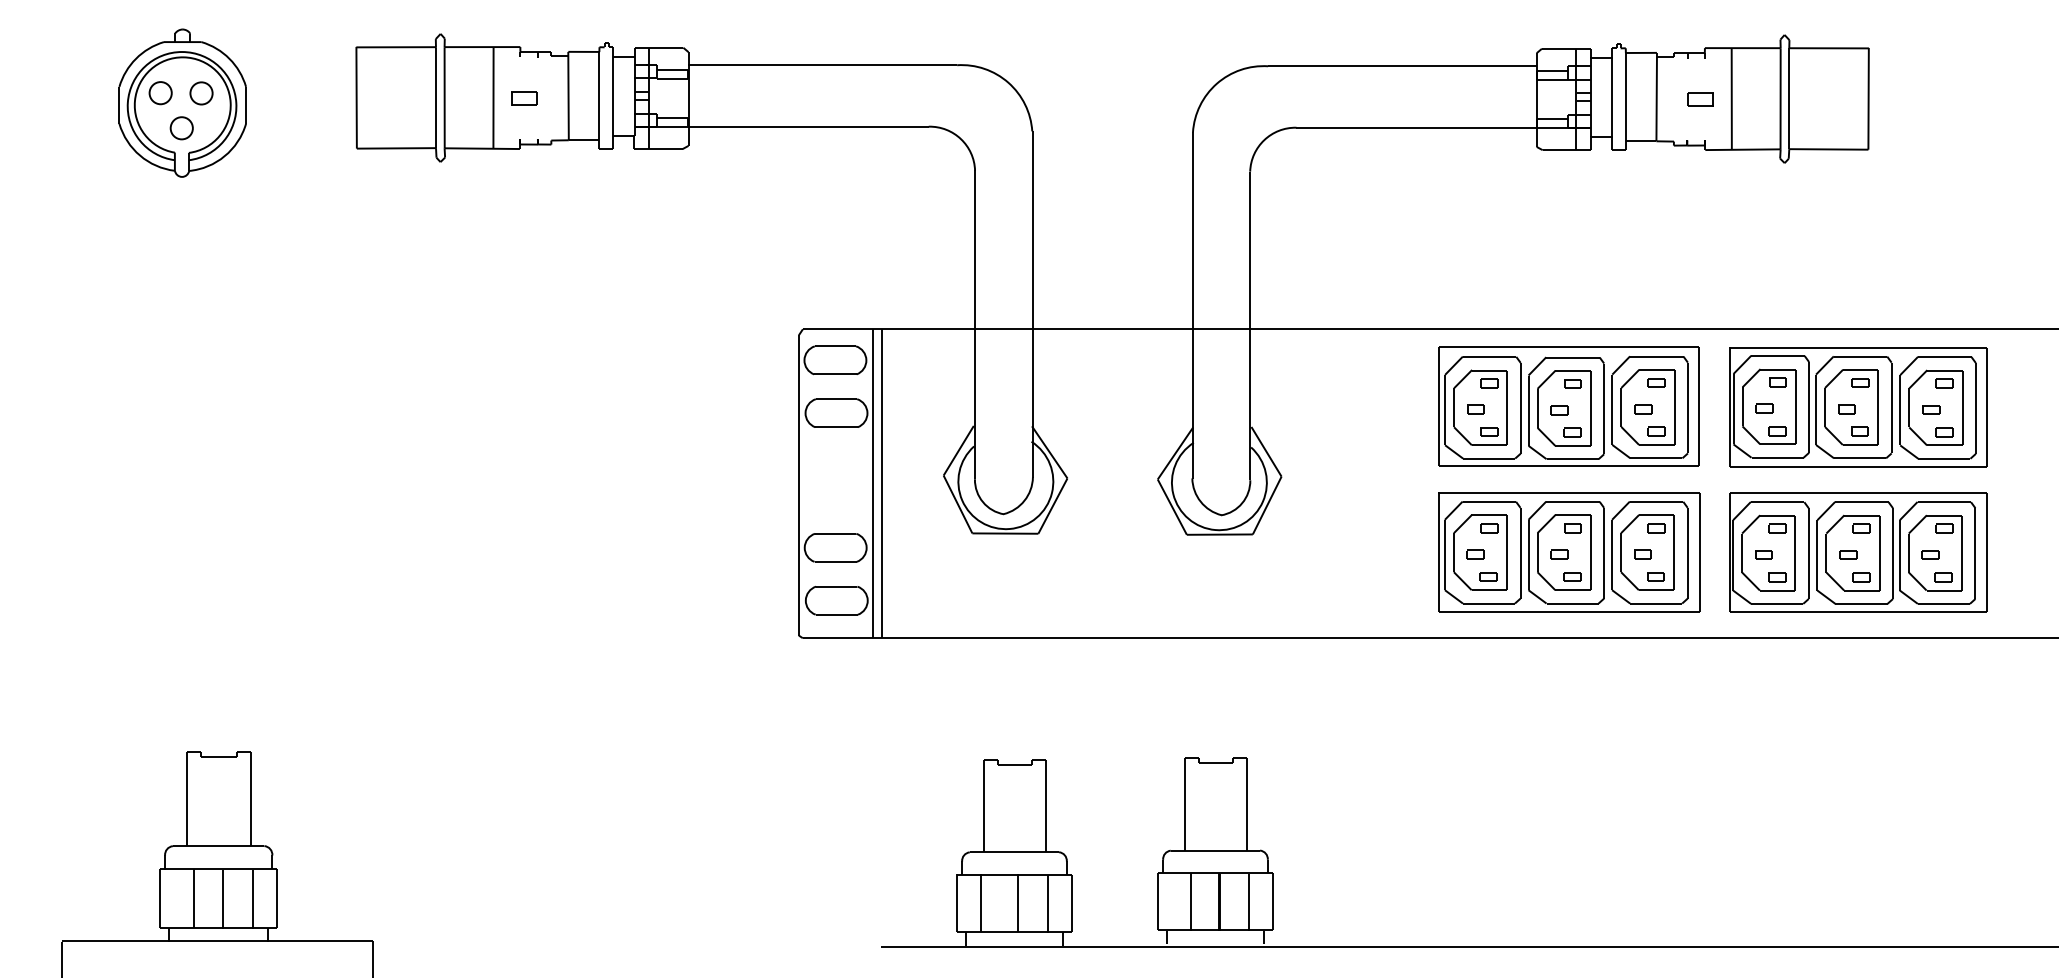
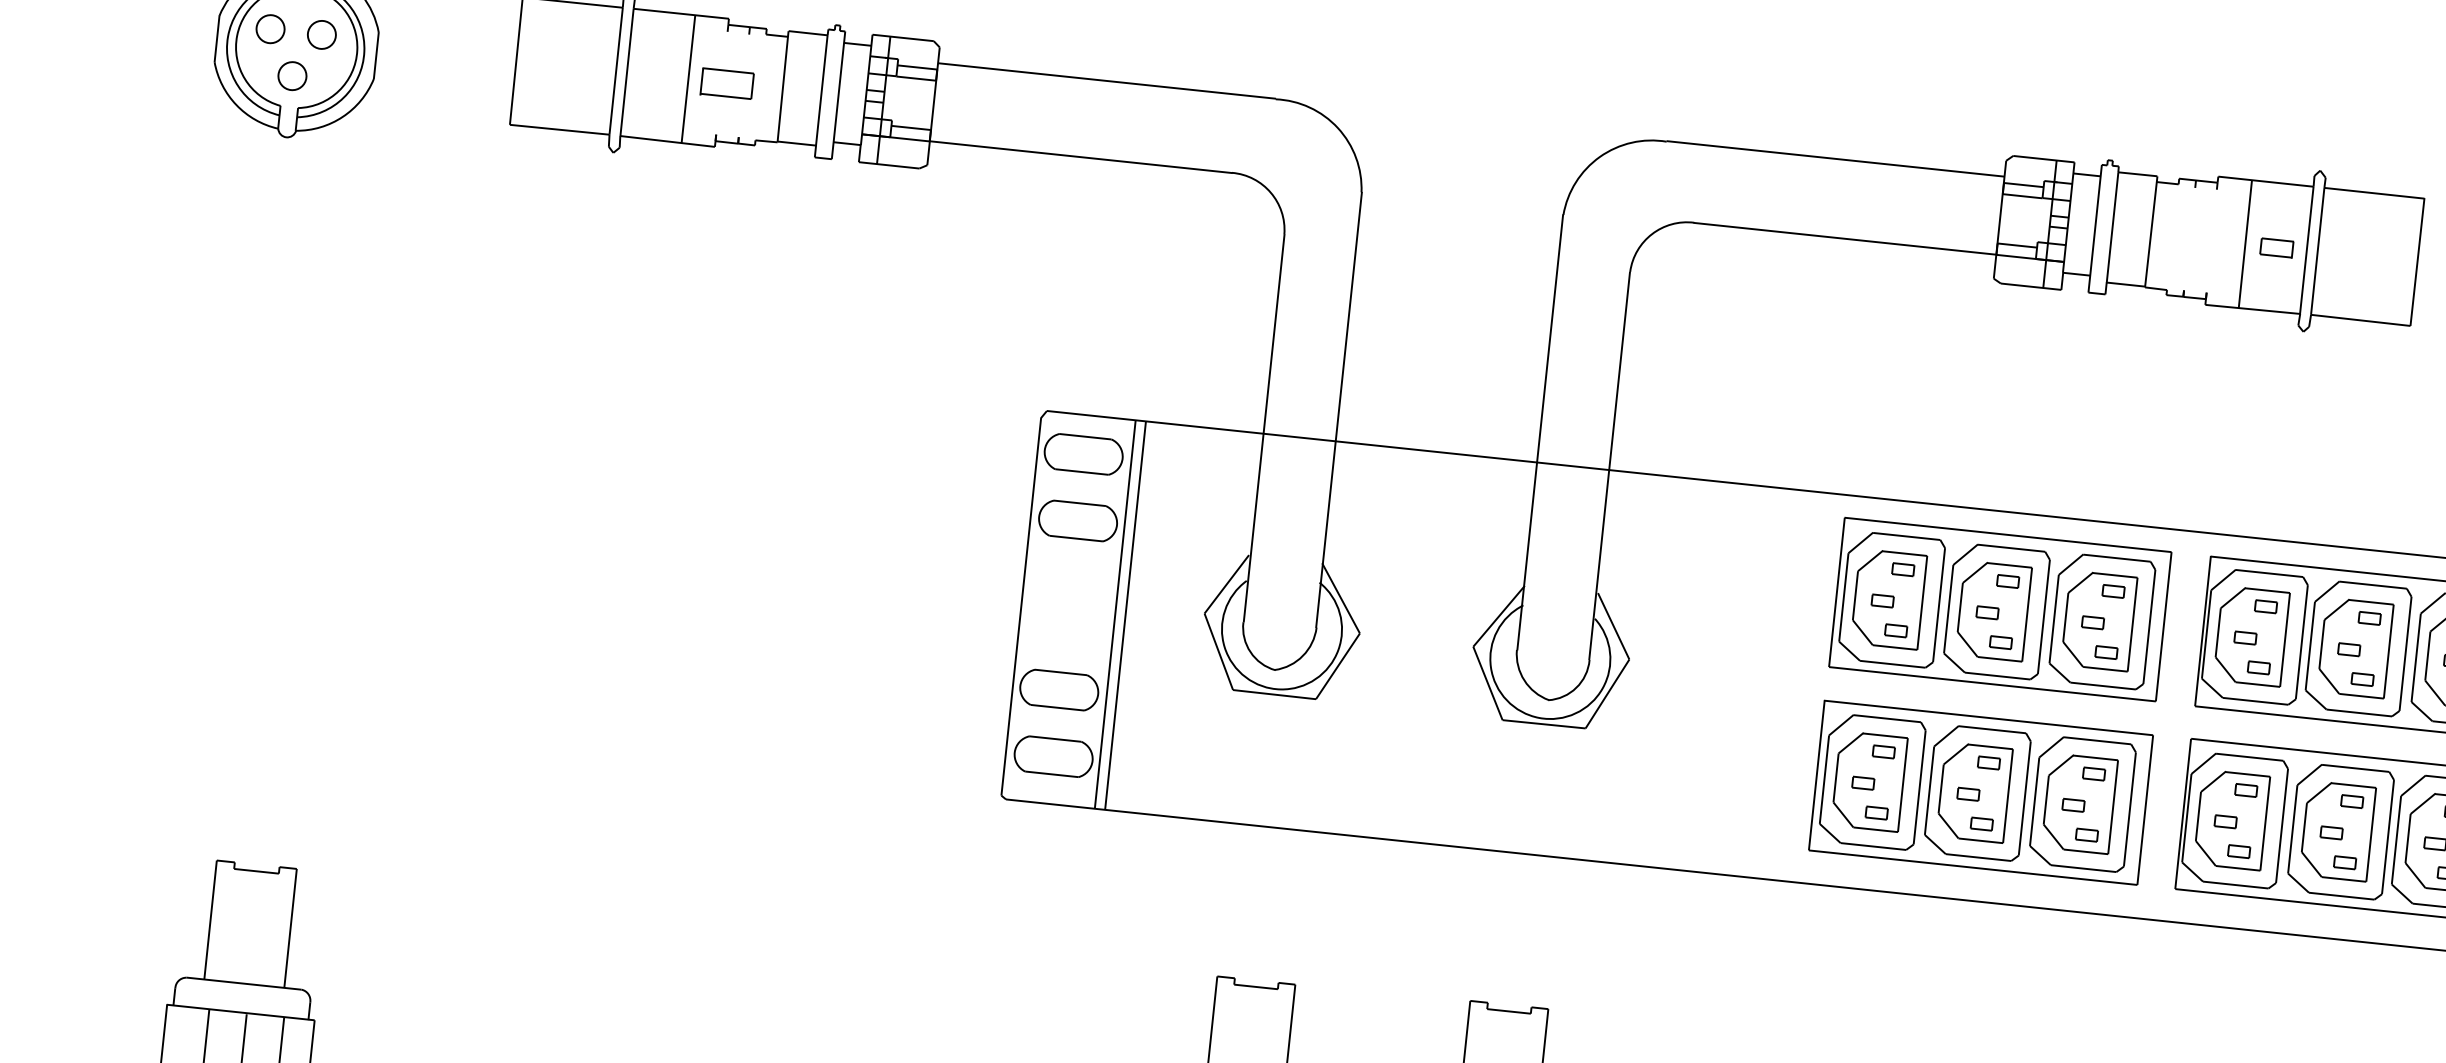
part: (524, 98) -> (727, 83), size x1.6
part: (1700, 99) -> (2276, 248), moved

